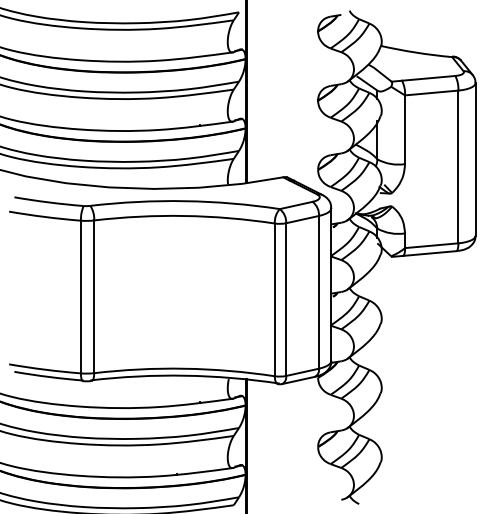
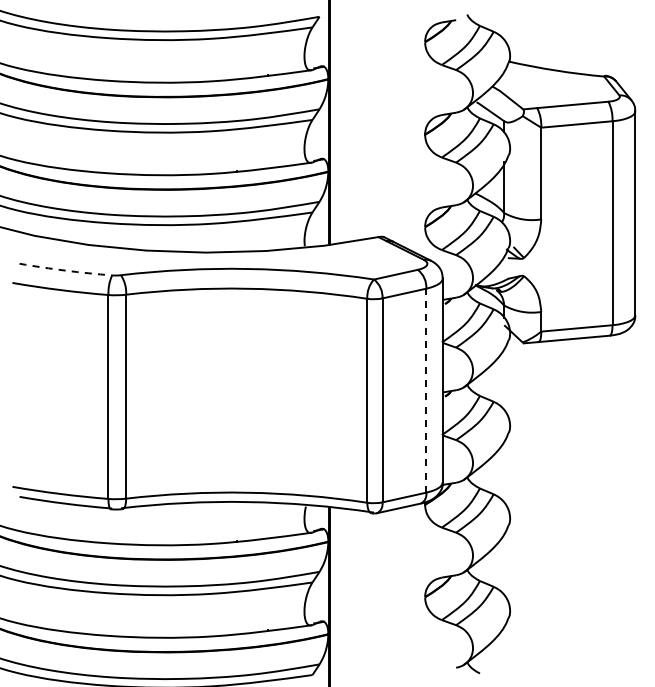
arc: (48, 202) -> (65, 270), solid -> dashed
line: (319, 292) -> (426, 390), solid -> dashed

